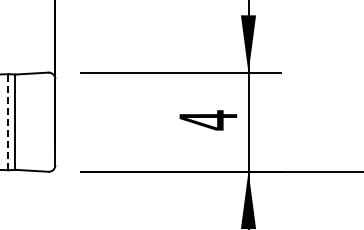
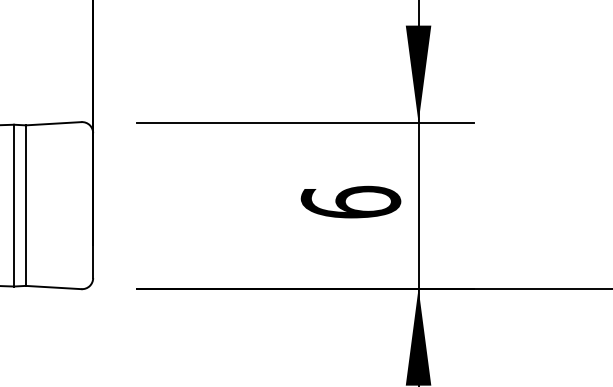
text: (208, 120) -> (351, 202), 4 -> 6
line: (8, 121) -> (14, 204), dashed -> solid

